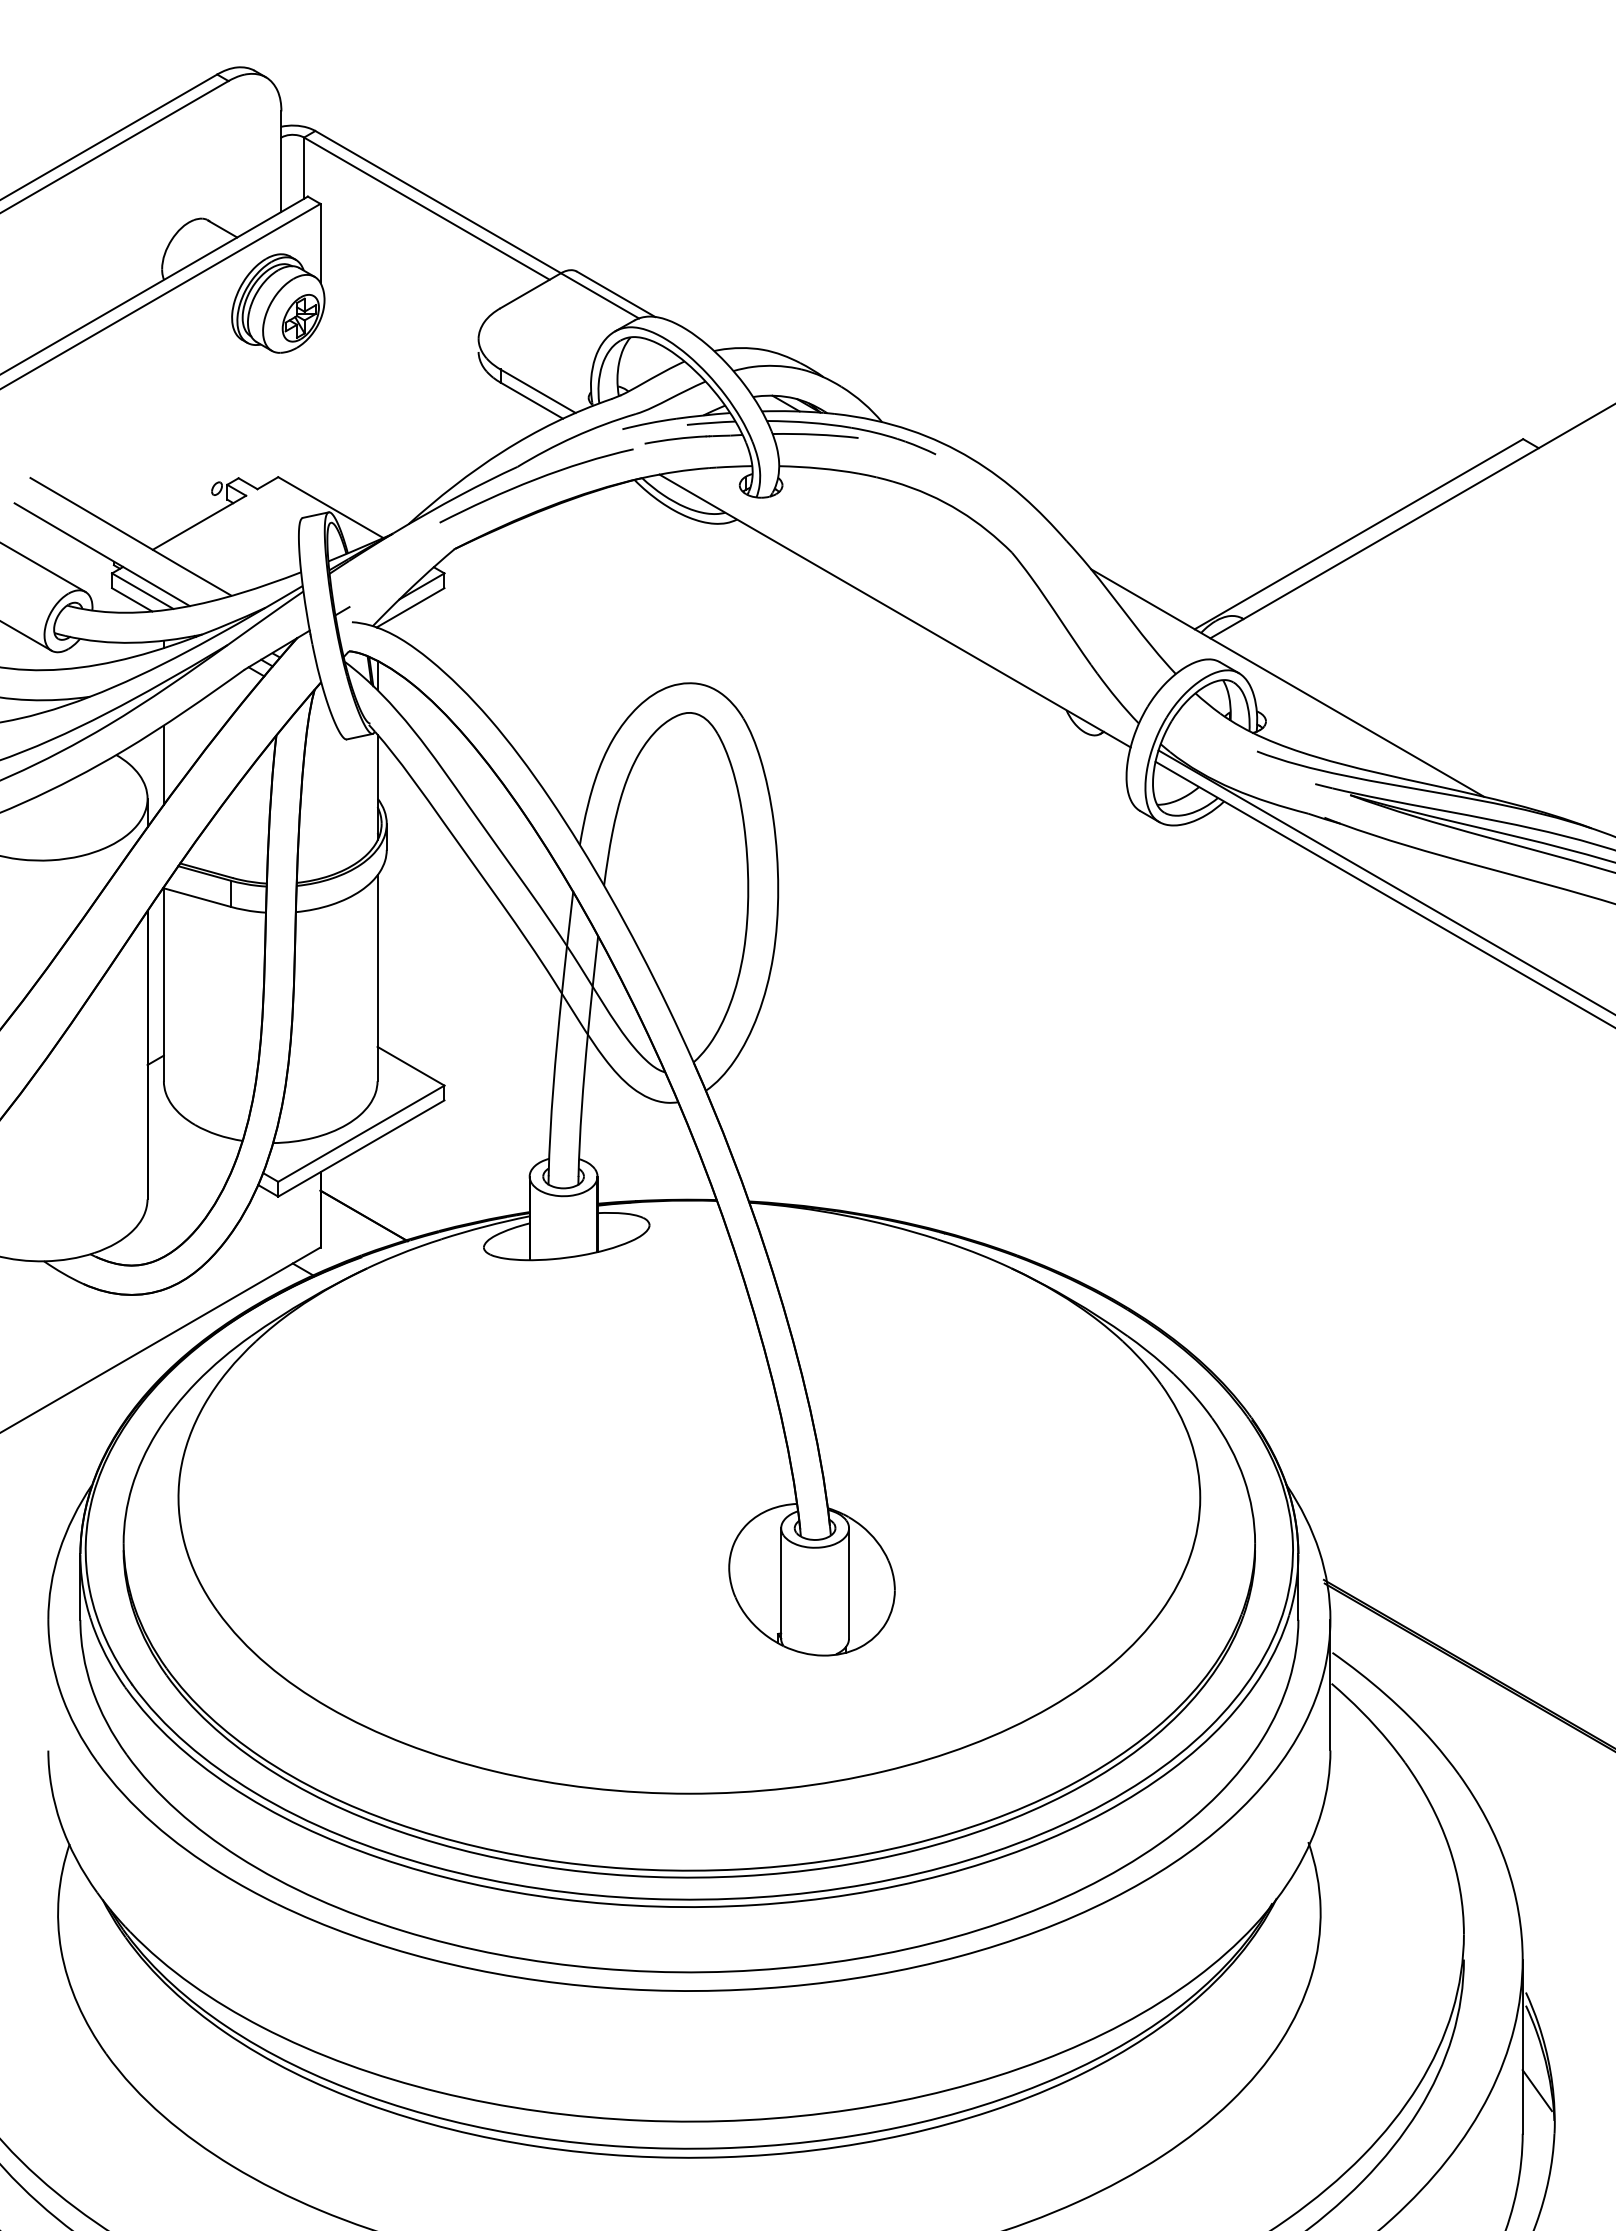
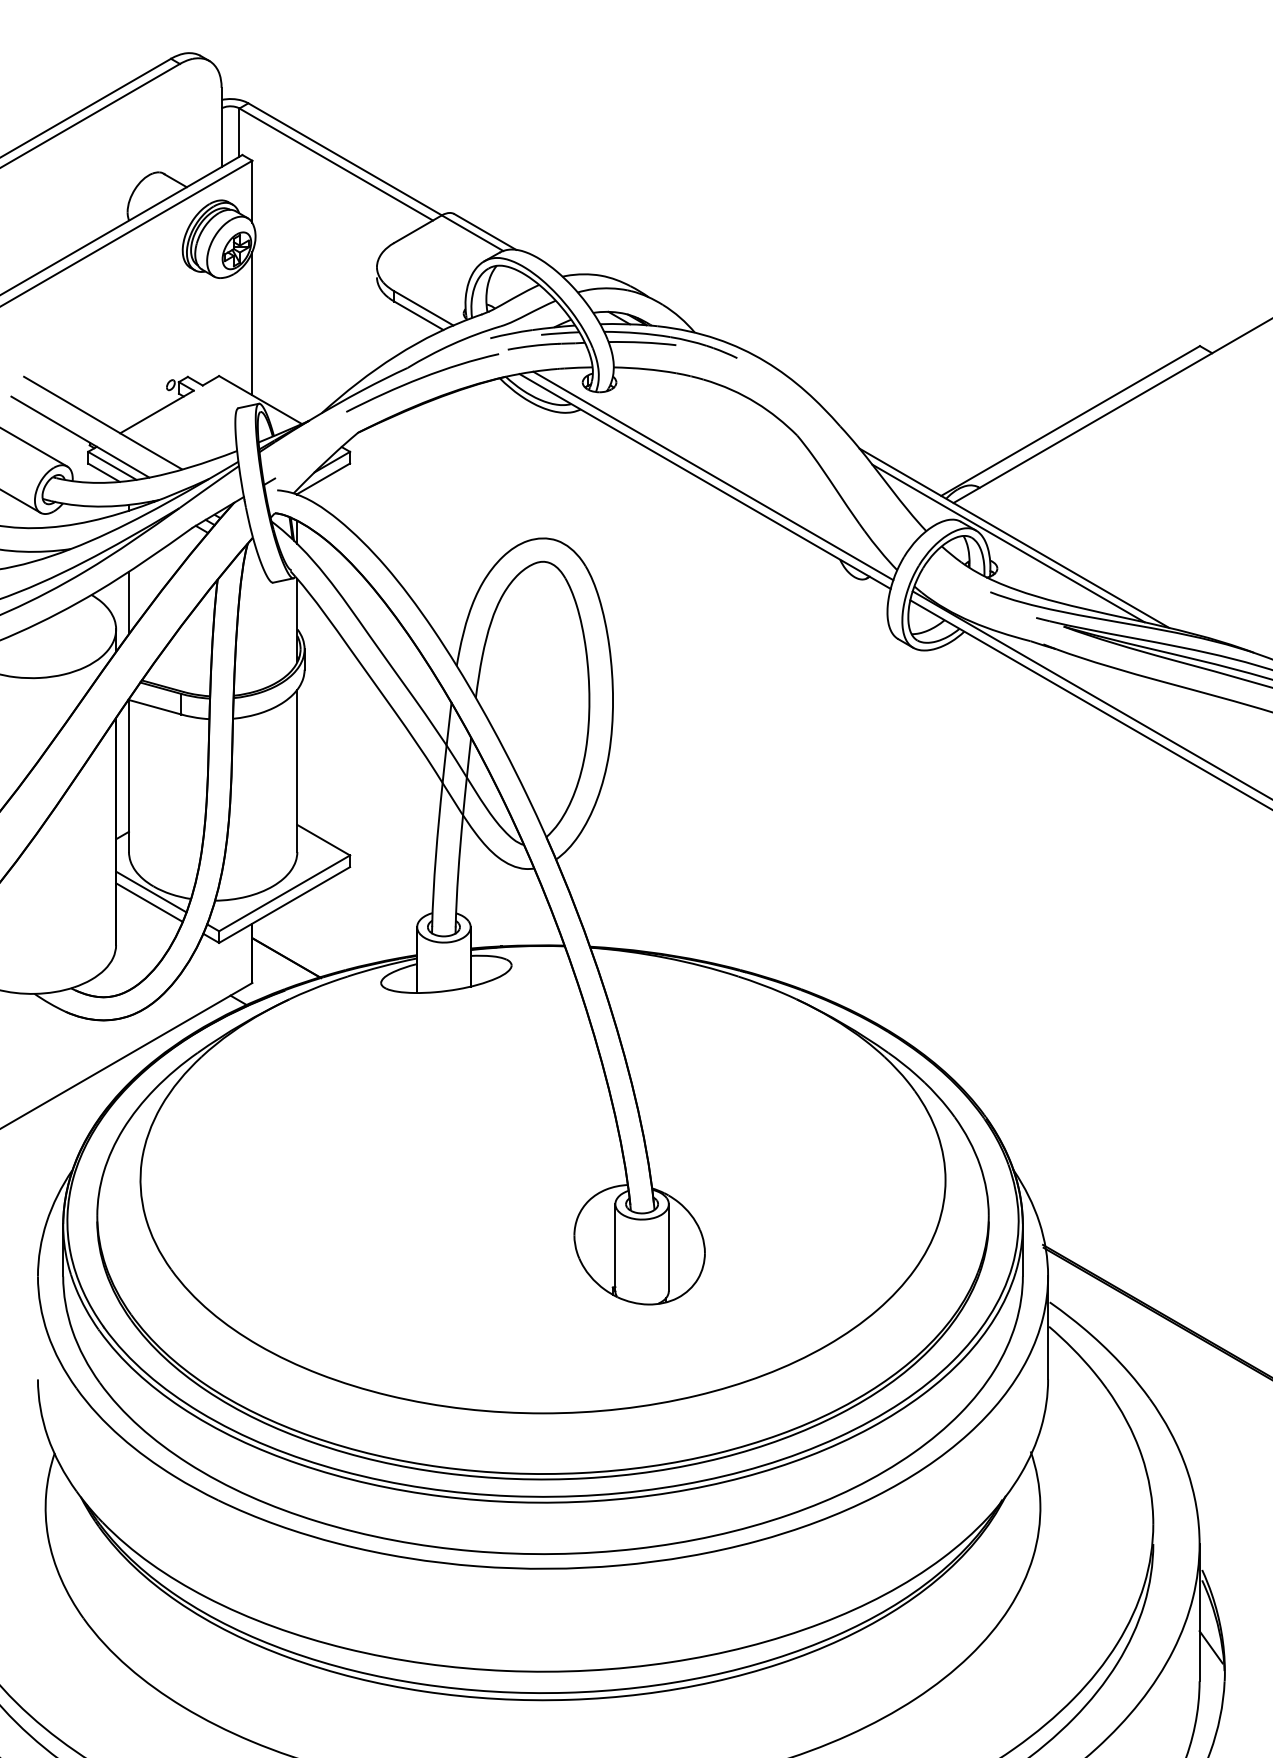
line: (320, 410) -> (252, 323), added
line: (905, 603) -> (713, 475), added
line: (1280, 689) -> (1008, 543), added
line: (191, 1131) -> (150, 891), added
line: (189, 1144) -> (149, 901), added

